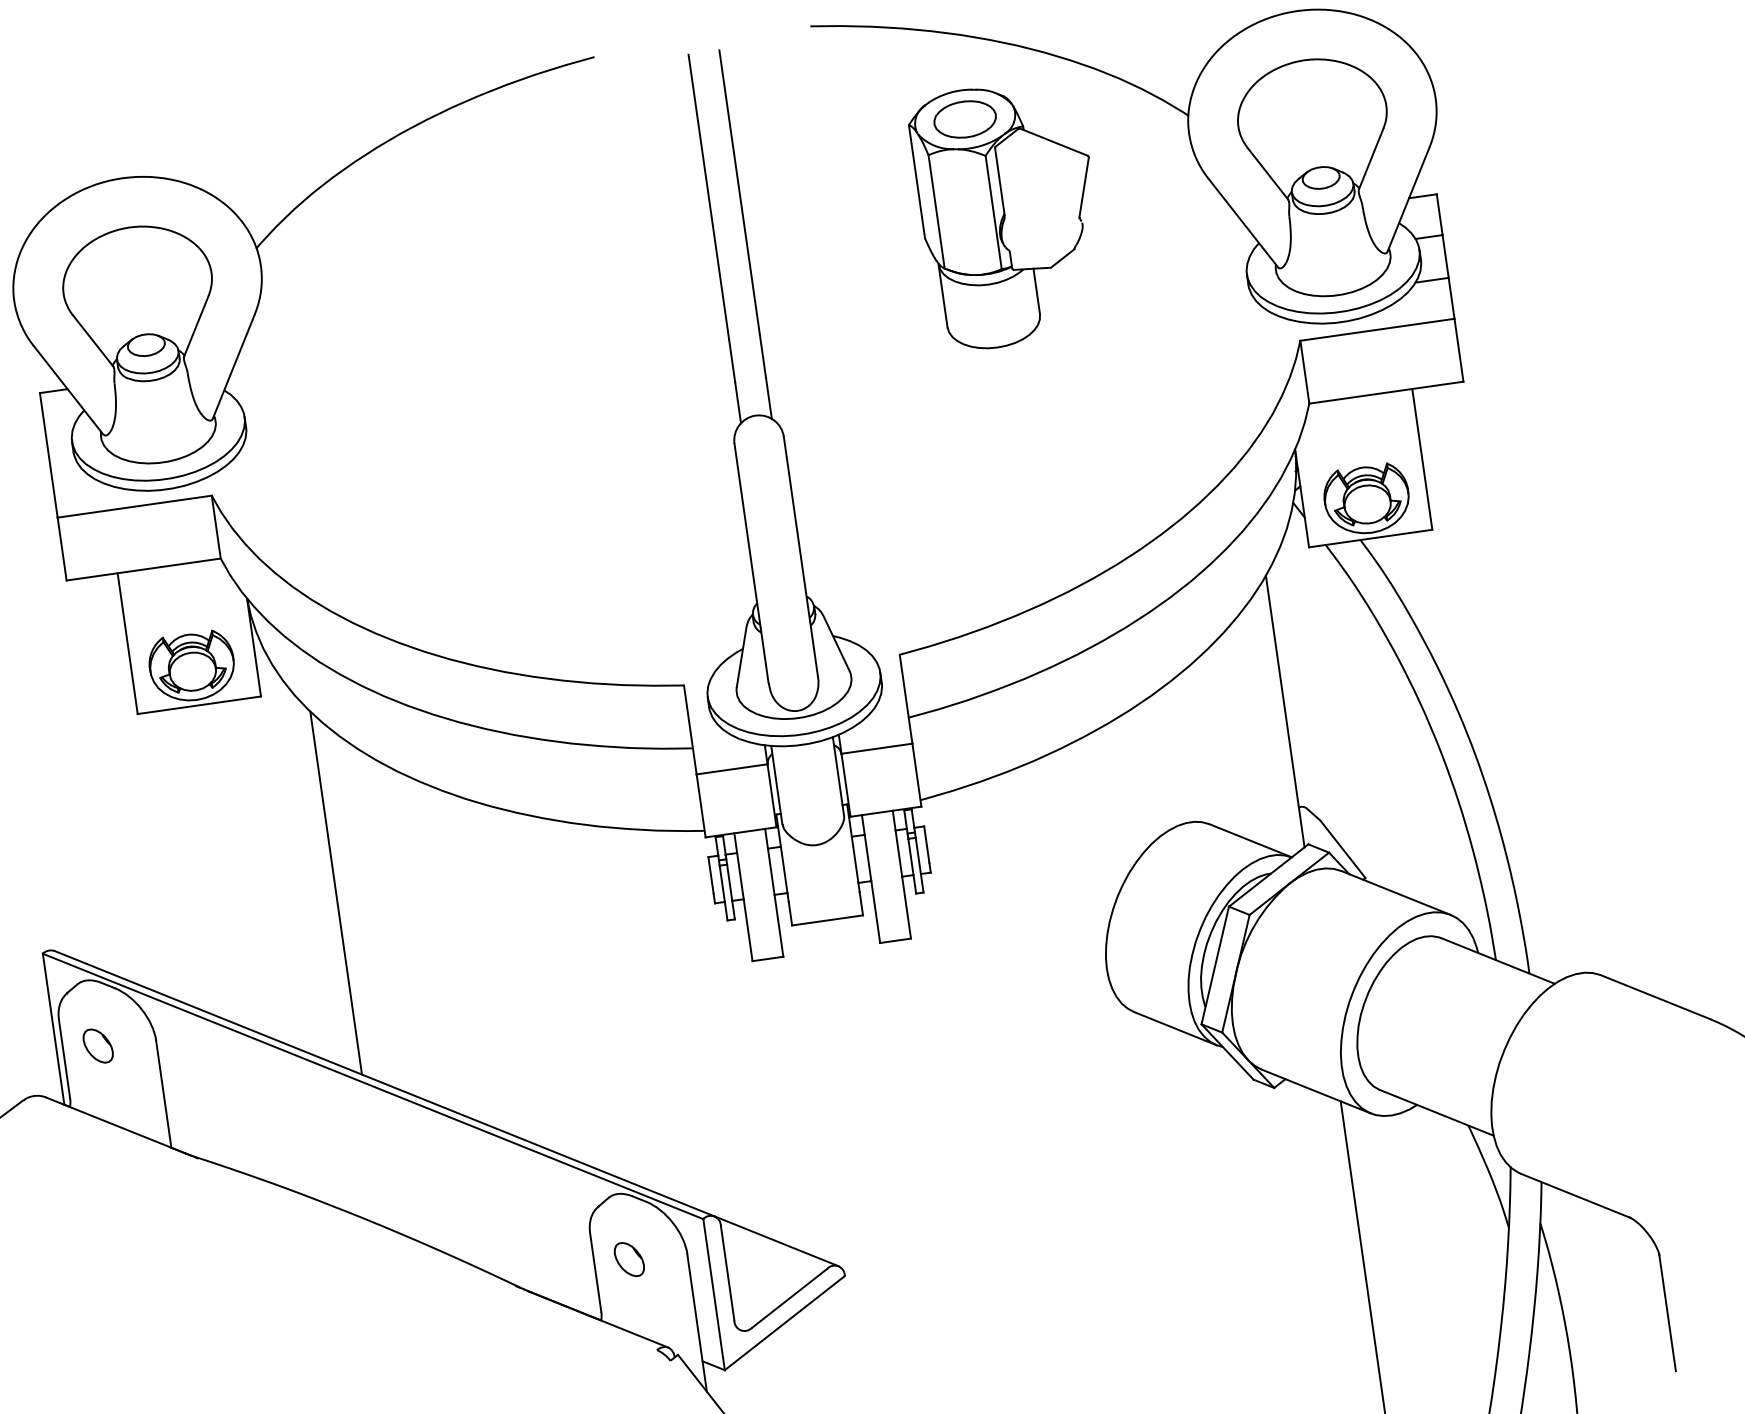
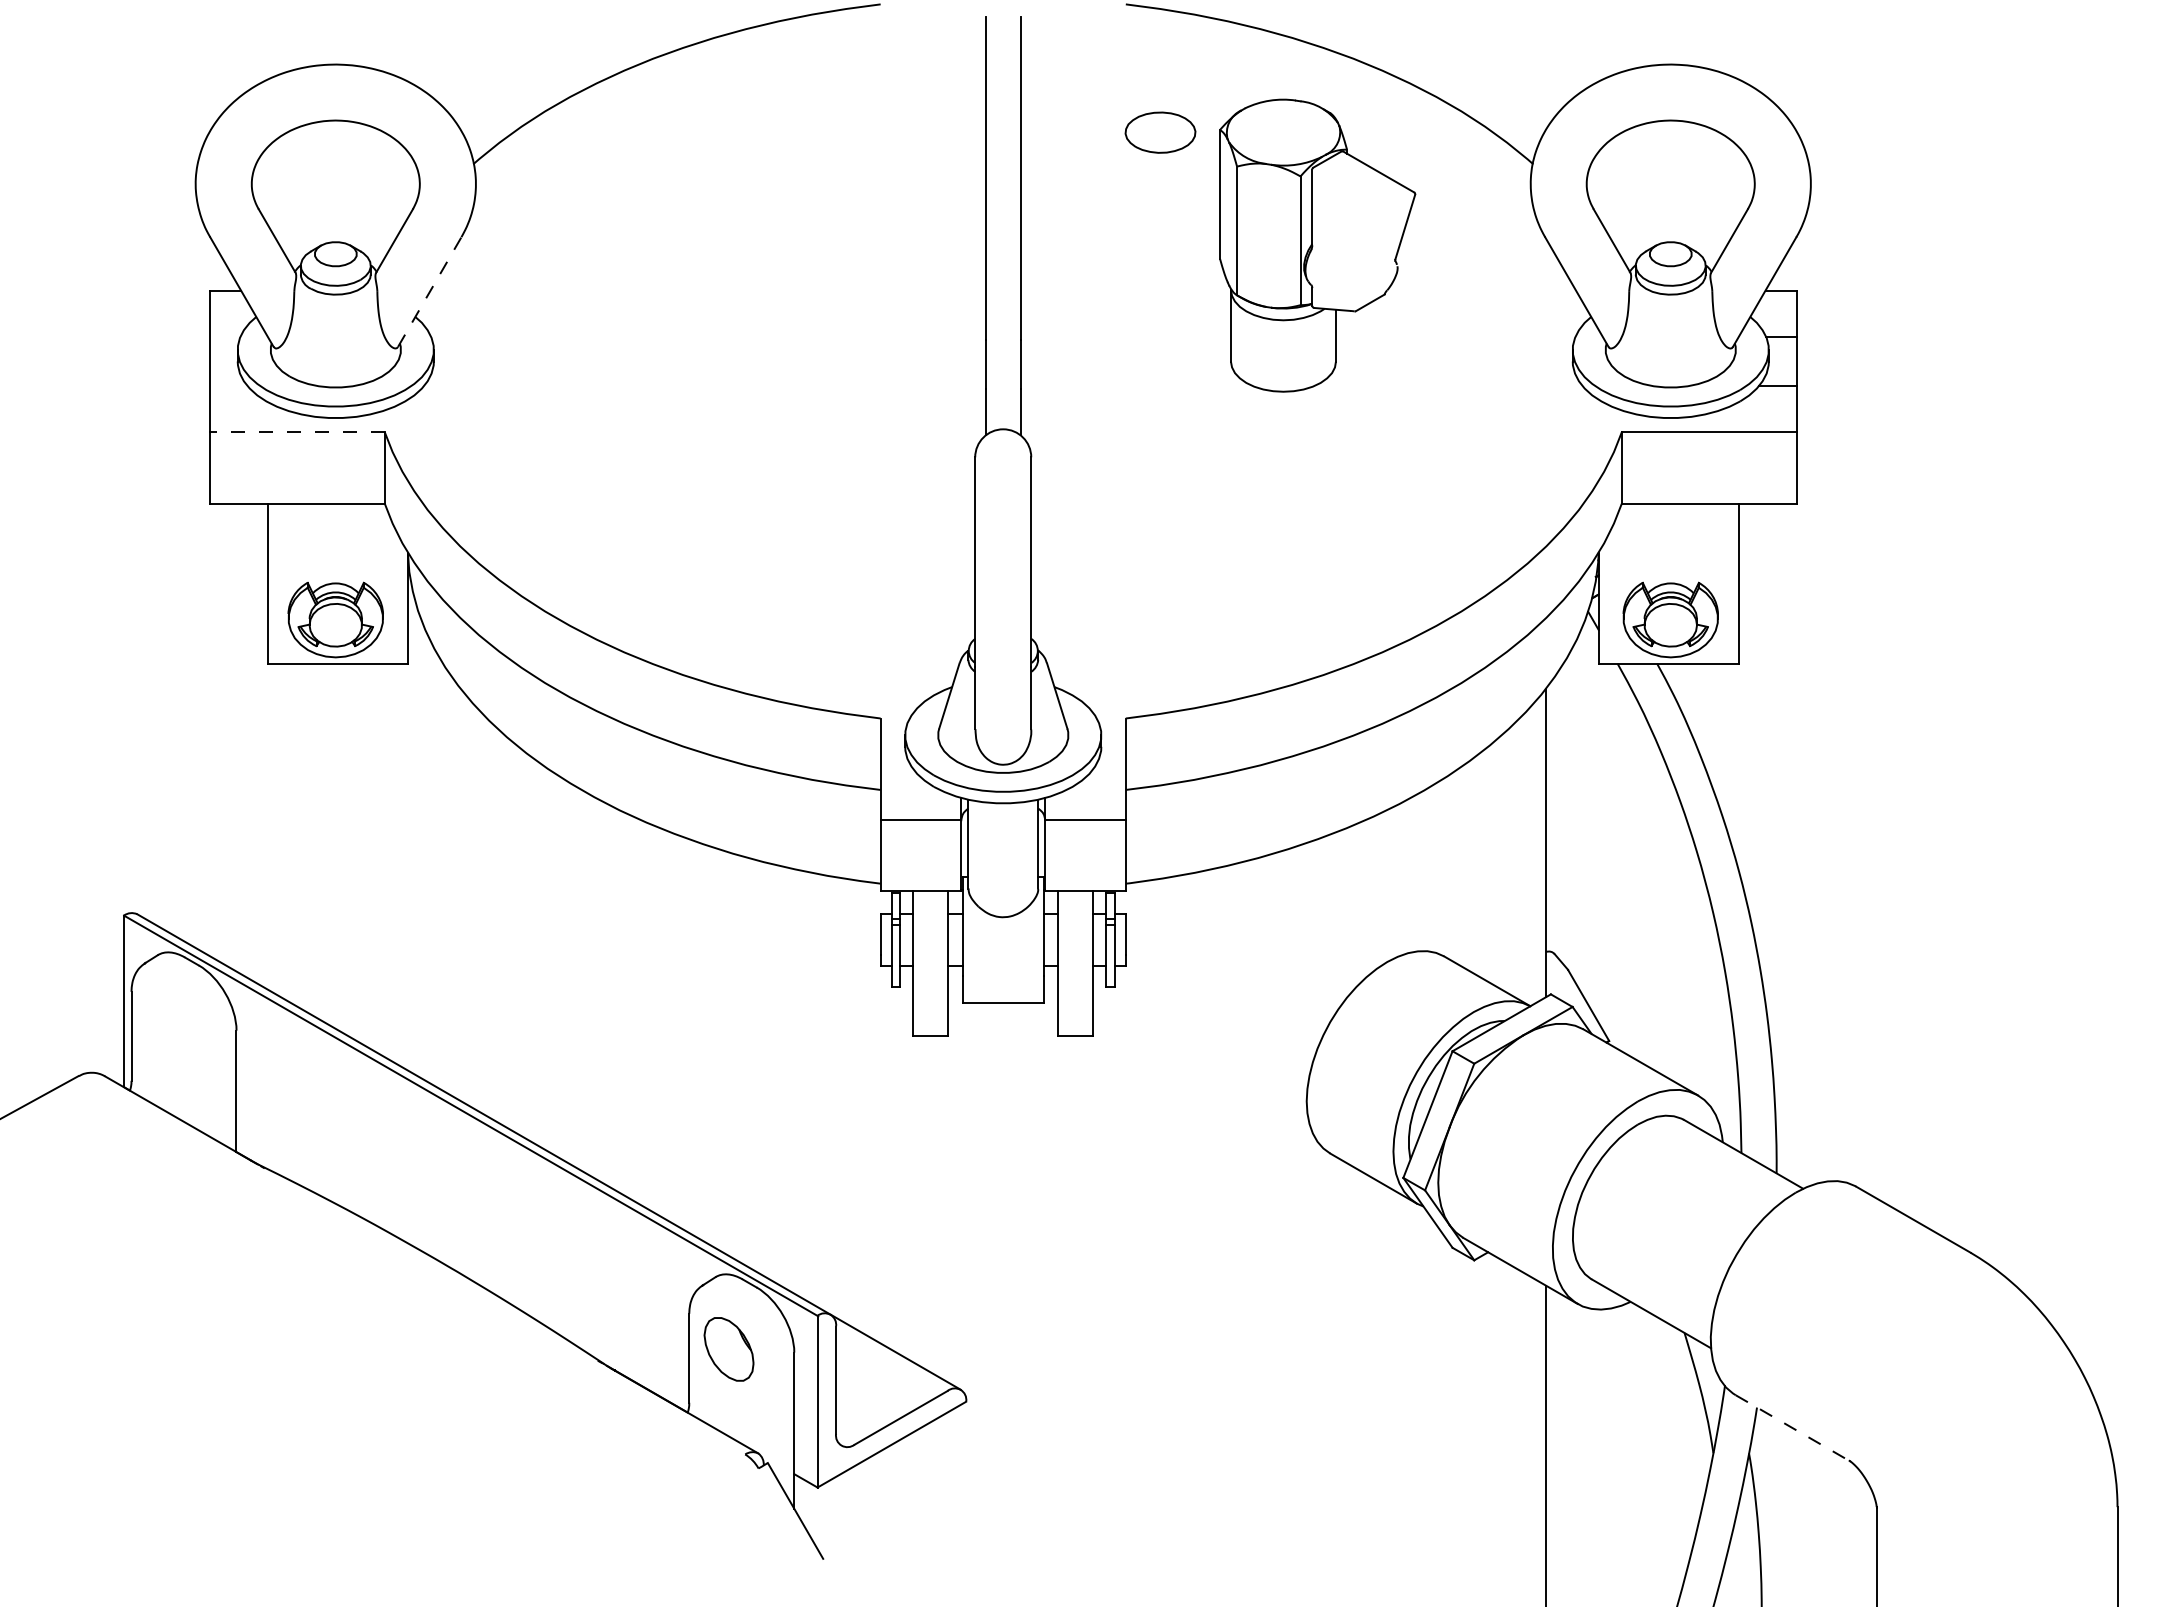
part: (965, 119) -> (1160, 132), moved
line: (234, 366) -> (430, 291), solid -> dashed
line: (134, 506) -> (297, 432), solid -> dashed
line: (336, 893) -> (460, 894), removed
part: (97, 1045) -> (170, 1026), removed
line: (1576, 1195) -> (1793, 1428), solid -> dashed
part: (629, 1258) -> (728, 1348), size x1.6

